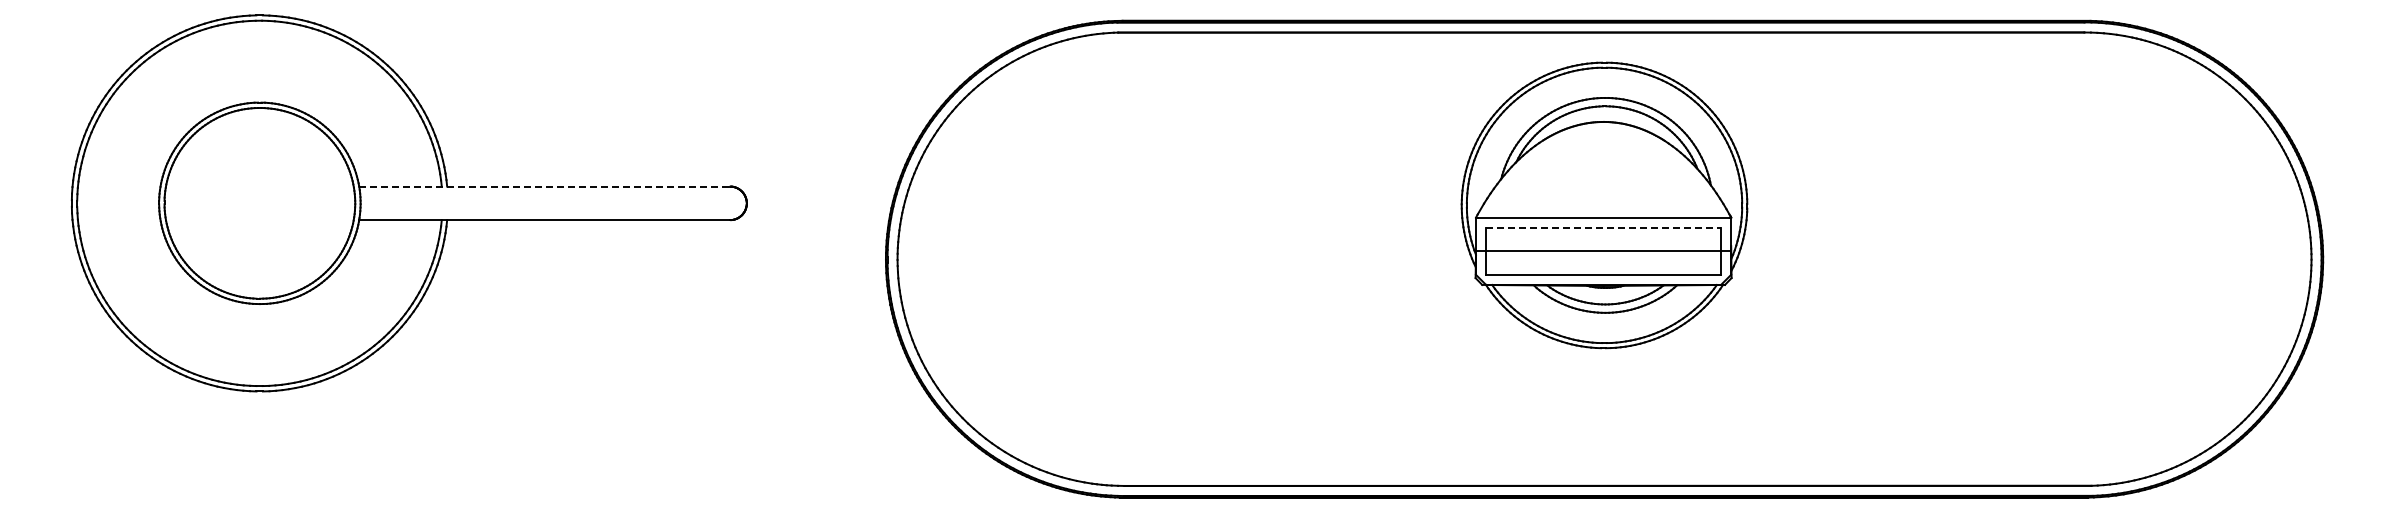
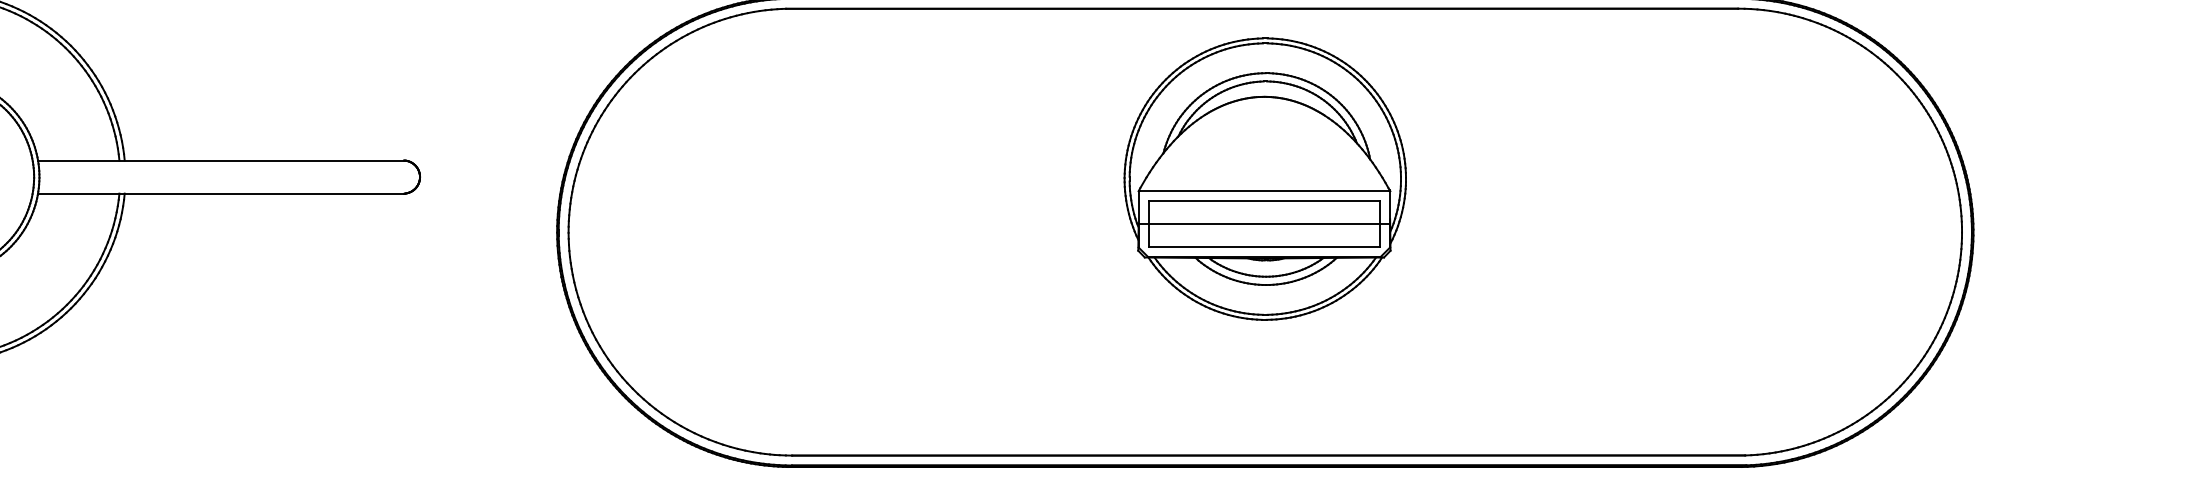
line: (545, 186) -> (221, 160), dashed -> solid
line: (1603, 227) -> (1264, 200), dashed -> solid

